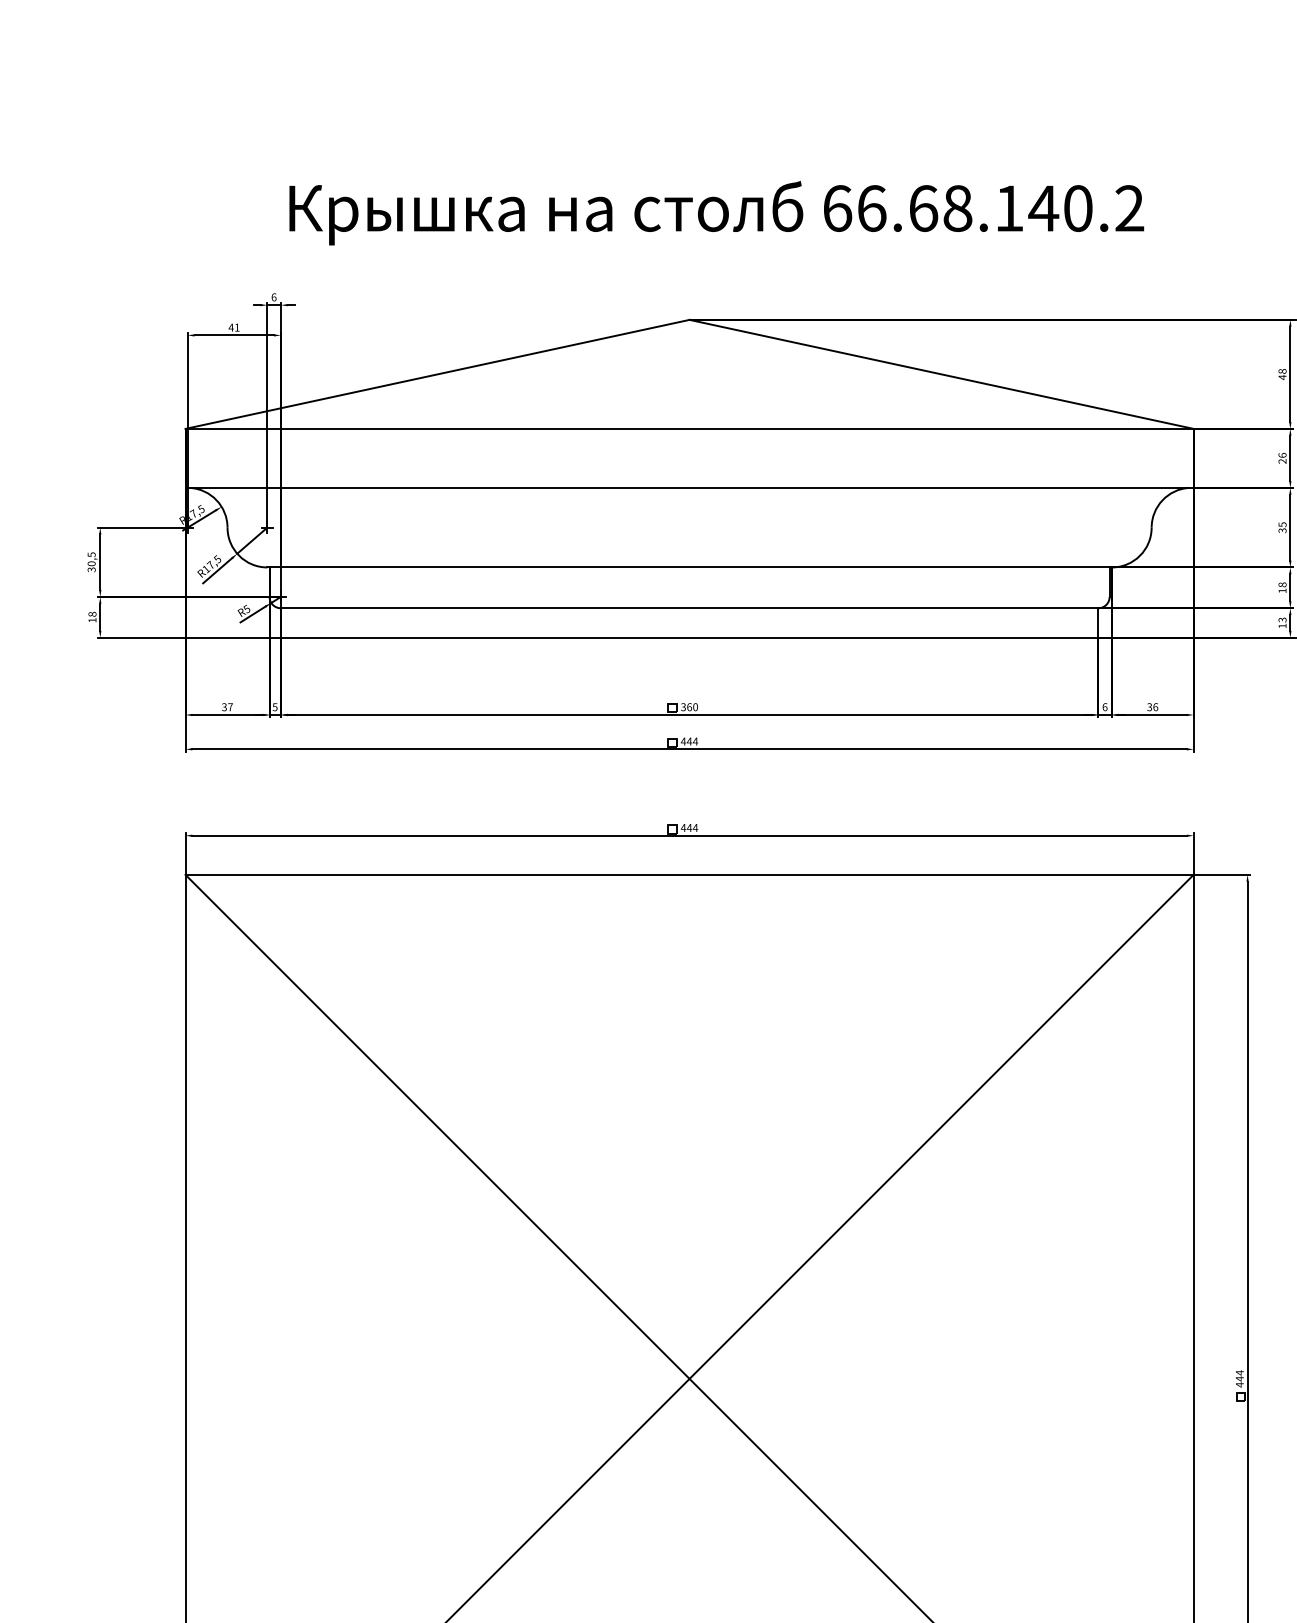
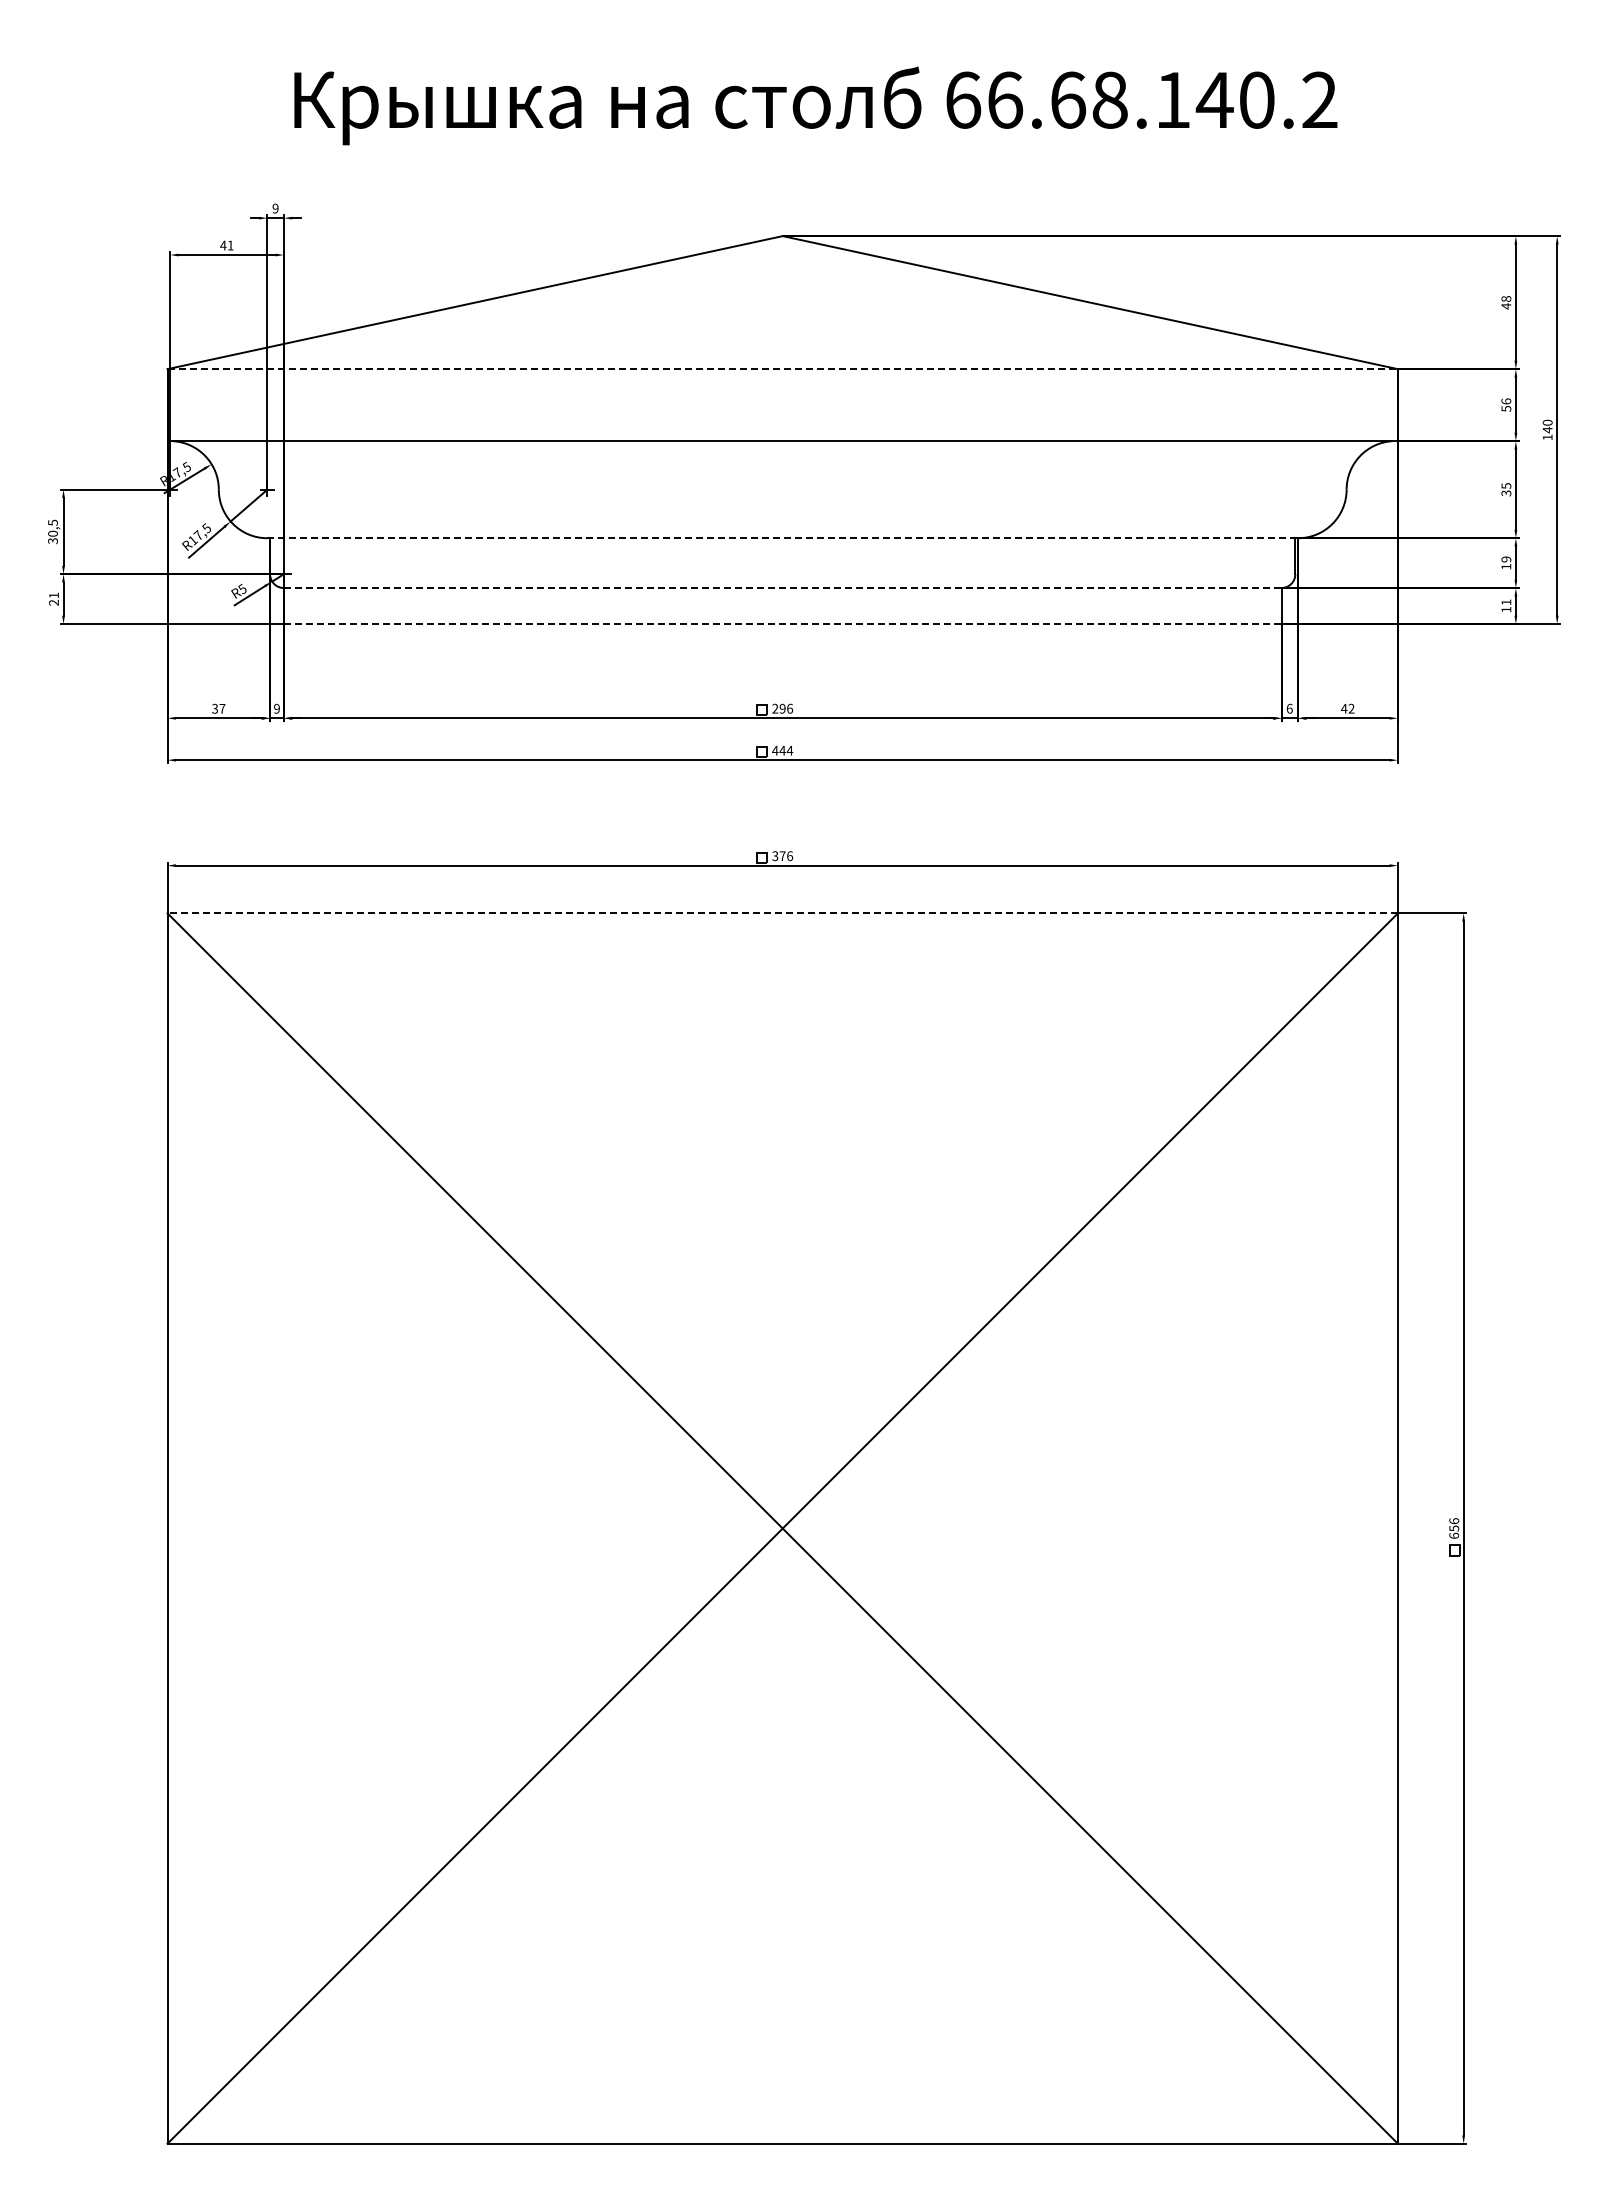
text: (273, 297) -> (275, 208), 6 -> 9
line: (690, 429) -> (783, 369), solid -> dashed
text: (1282, 461) -> (1506, 408), 26 -> 56
line: (690, 567) -> (783, 538), solid -> dashed
text: (1282, 584) -> (1506, 559), 18 -> 19
line: (689, 608) -> (782, 588), solid -> dashed
text: (92, 616) -> (53, 598), 18 -> 21
text: (1282, 620) -> (1506, 602), 13 -> 11
line: (689, 638) -> (782, 624), solid -> dashed
text: (274, 706) -> (276, 708), 5 -> 9
text: (689, 706) -> (782, 708), 360 -> 296
text: (1152, 706) -> (1347, 708), 36 -> 42
text: (689, 828) -> (782, 856), 444 -> 376
line: (689, 874) -> (782, 913), solid -> dashed
text: (1240, 1378) -> (1454, 1528), 444 -> 656

